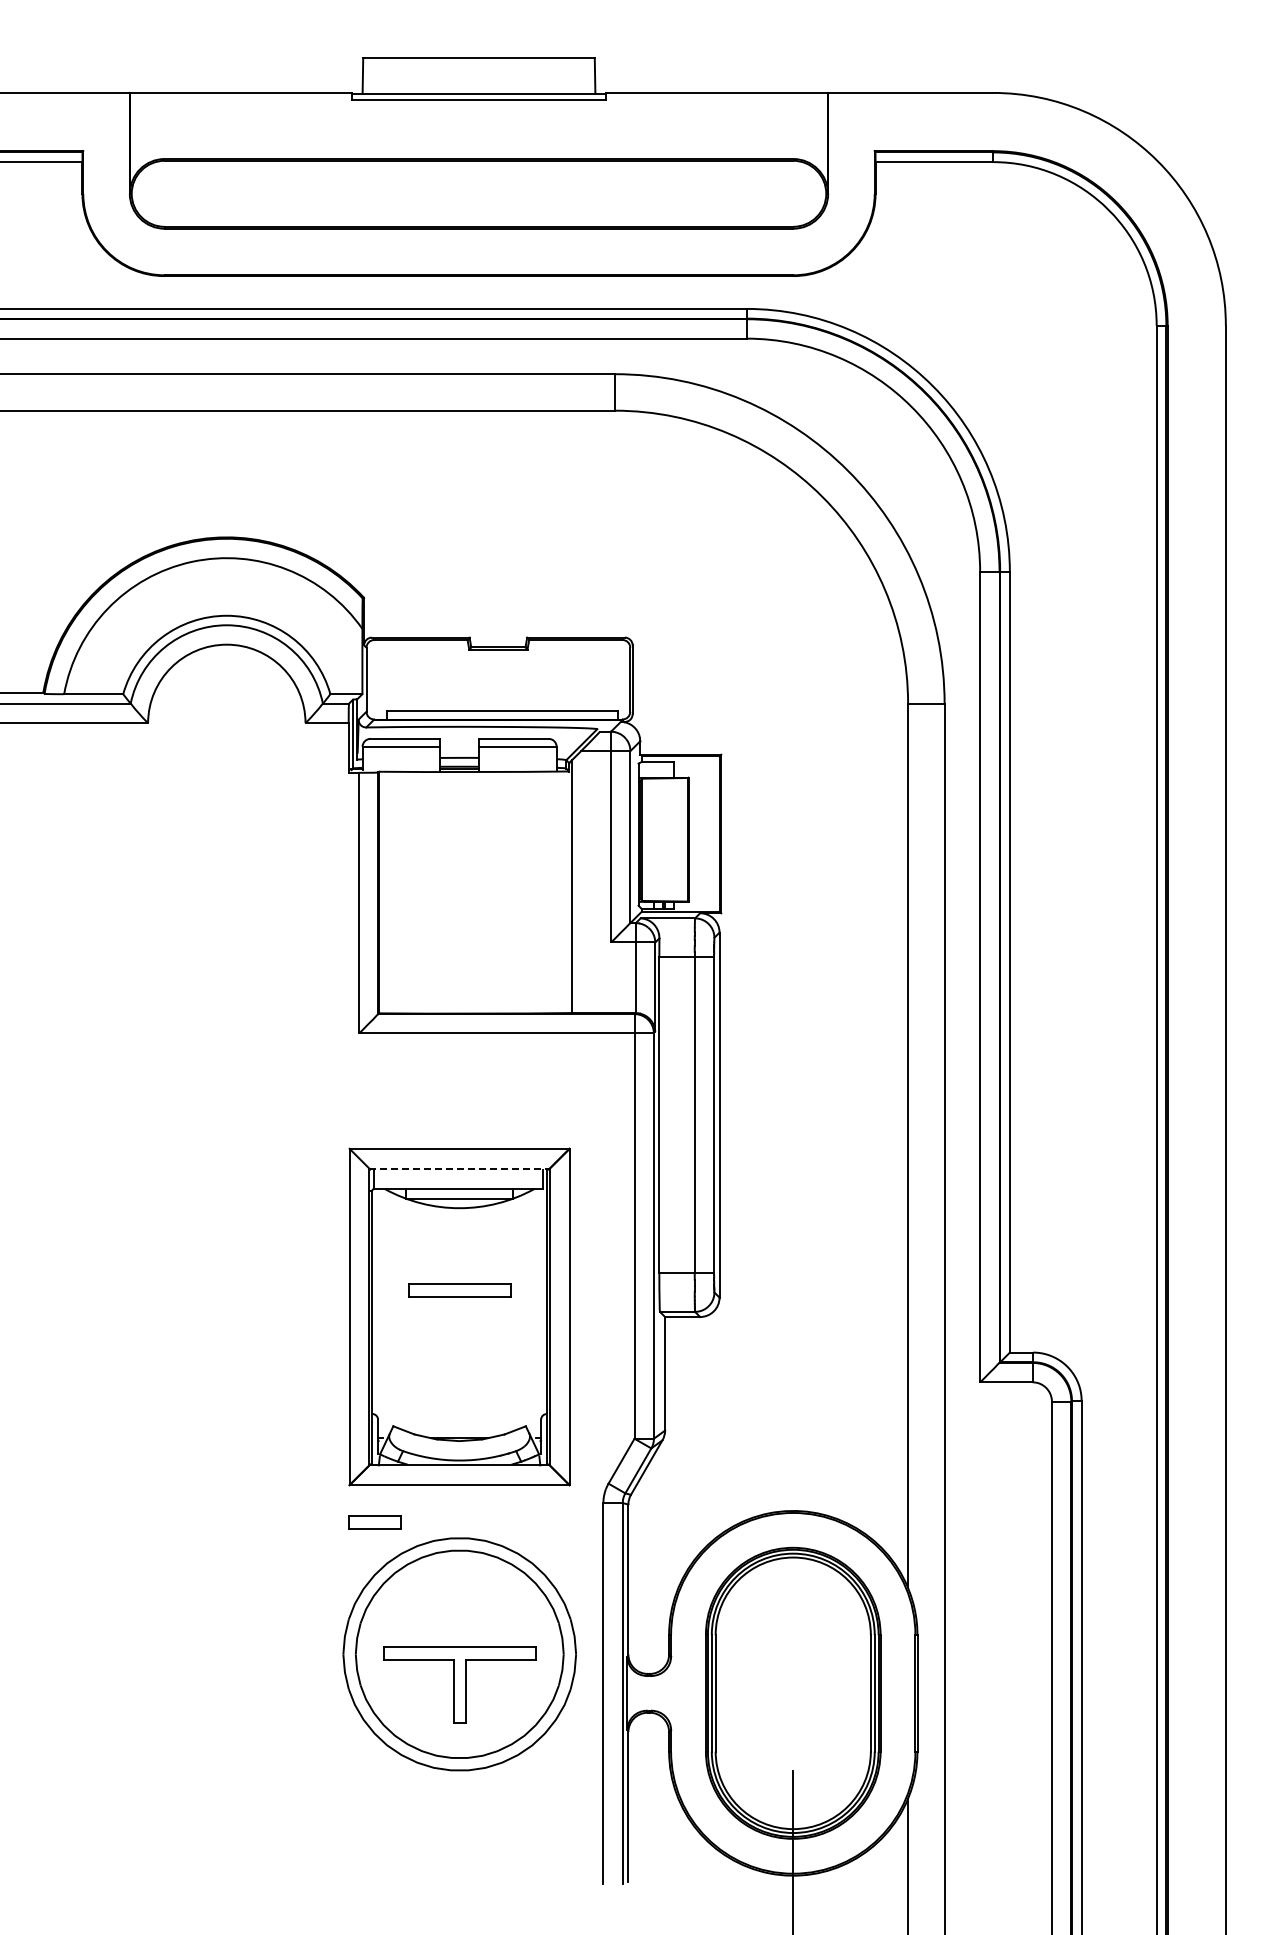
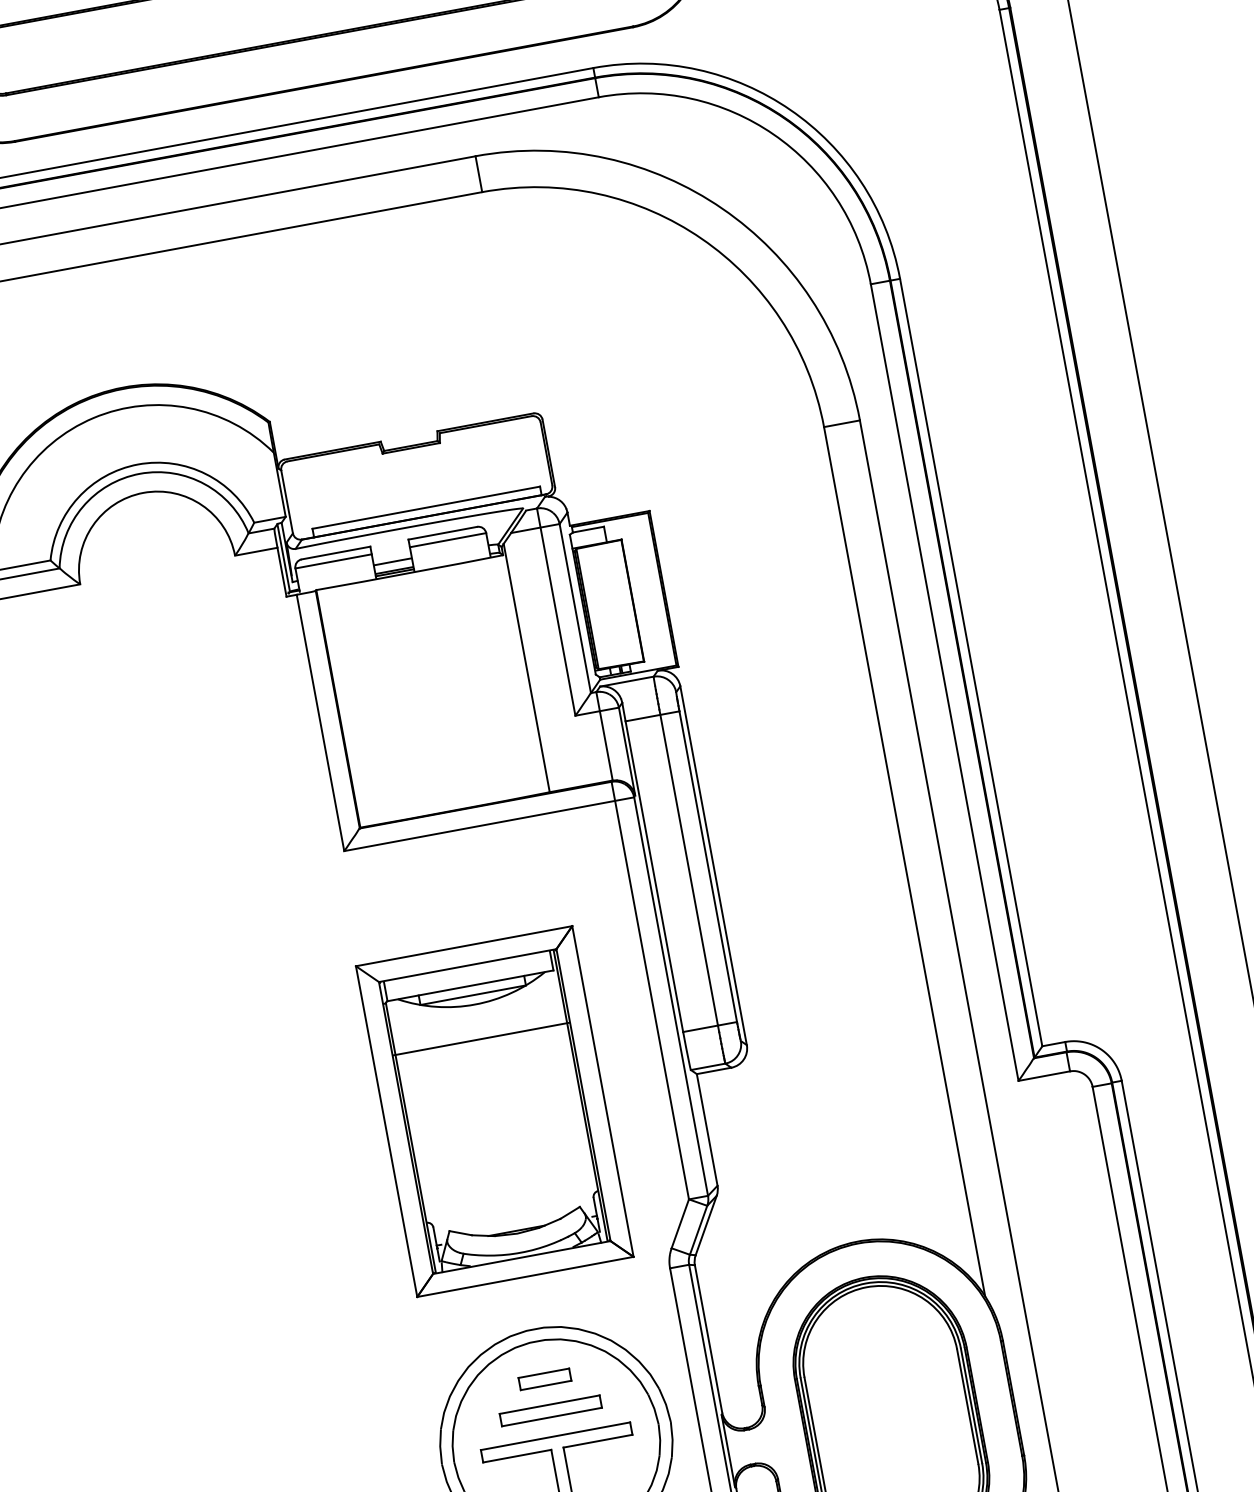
line: (460, 1168) -> (468, 965), dashed -> solid
line: (459, 1243) -> (481, 1039), added
part: (459, 1290) -> (550, 1410), moved
part: (374, 1522) -> (544, 1379), moved

